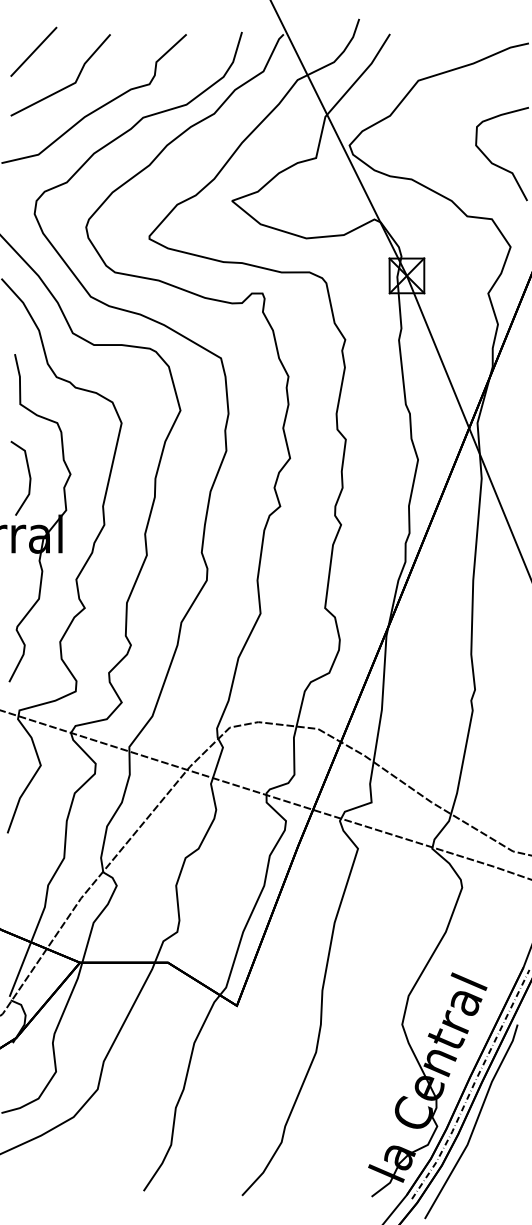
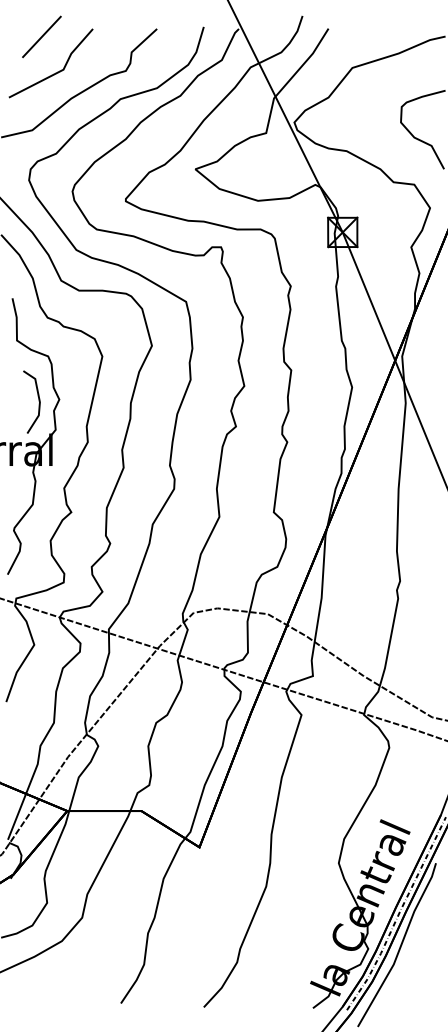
line: (33, 51) -> (41, 36), moved
line: (28, 474) -> (38, 398), moved

